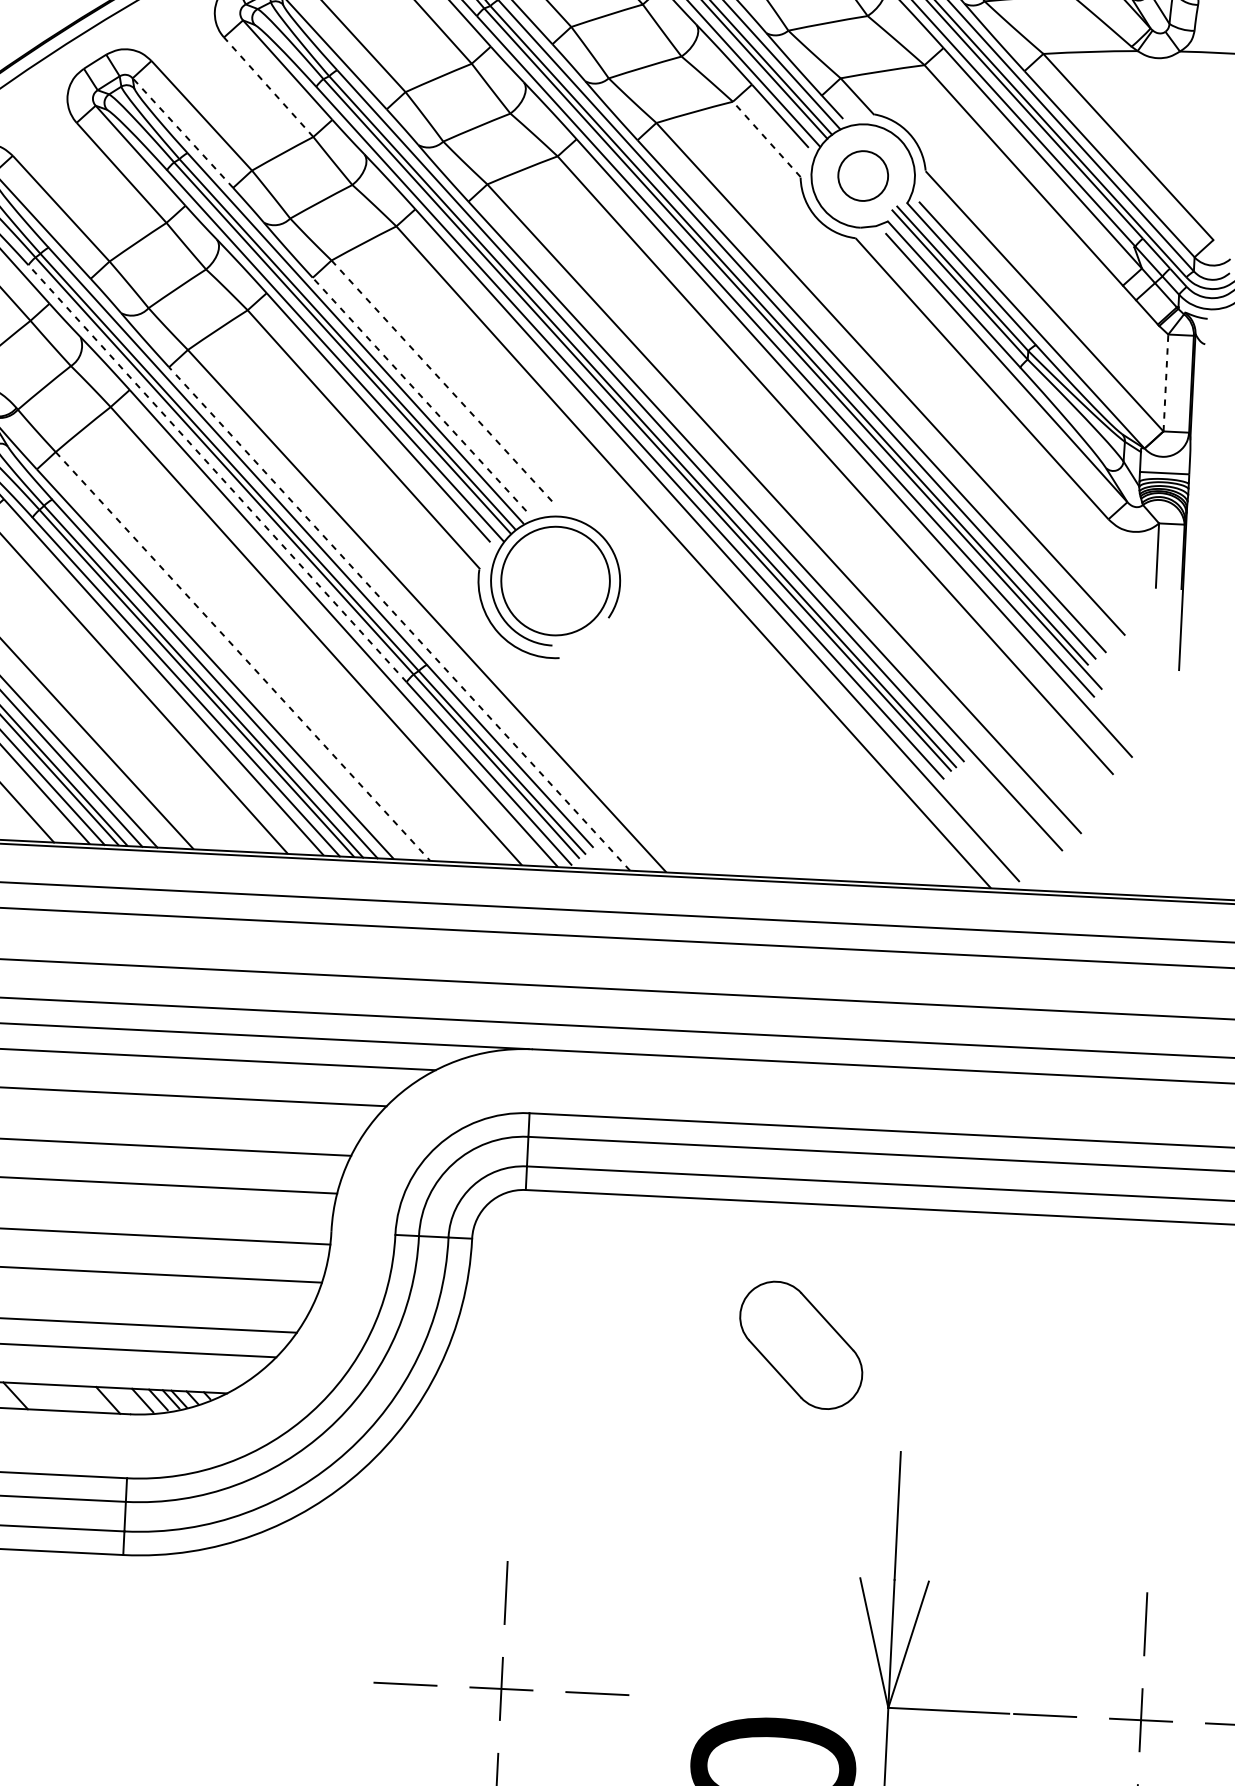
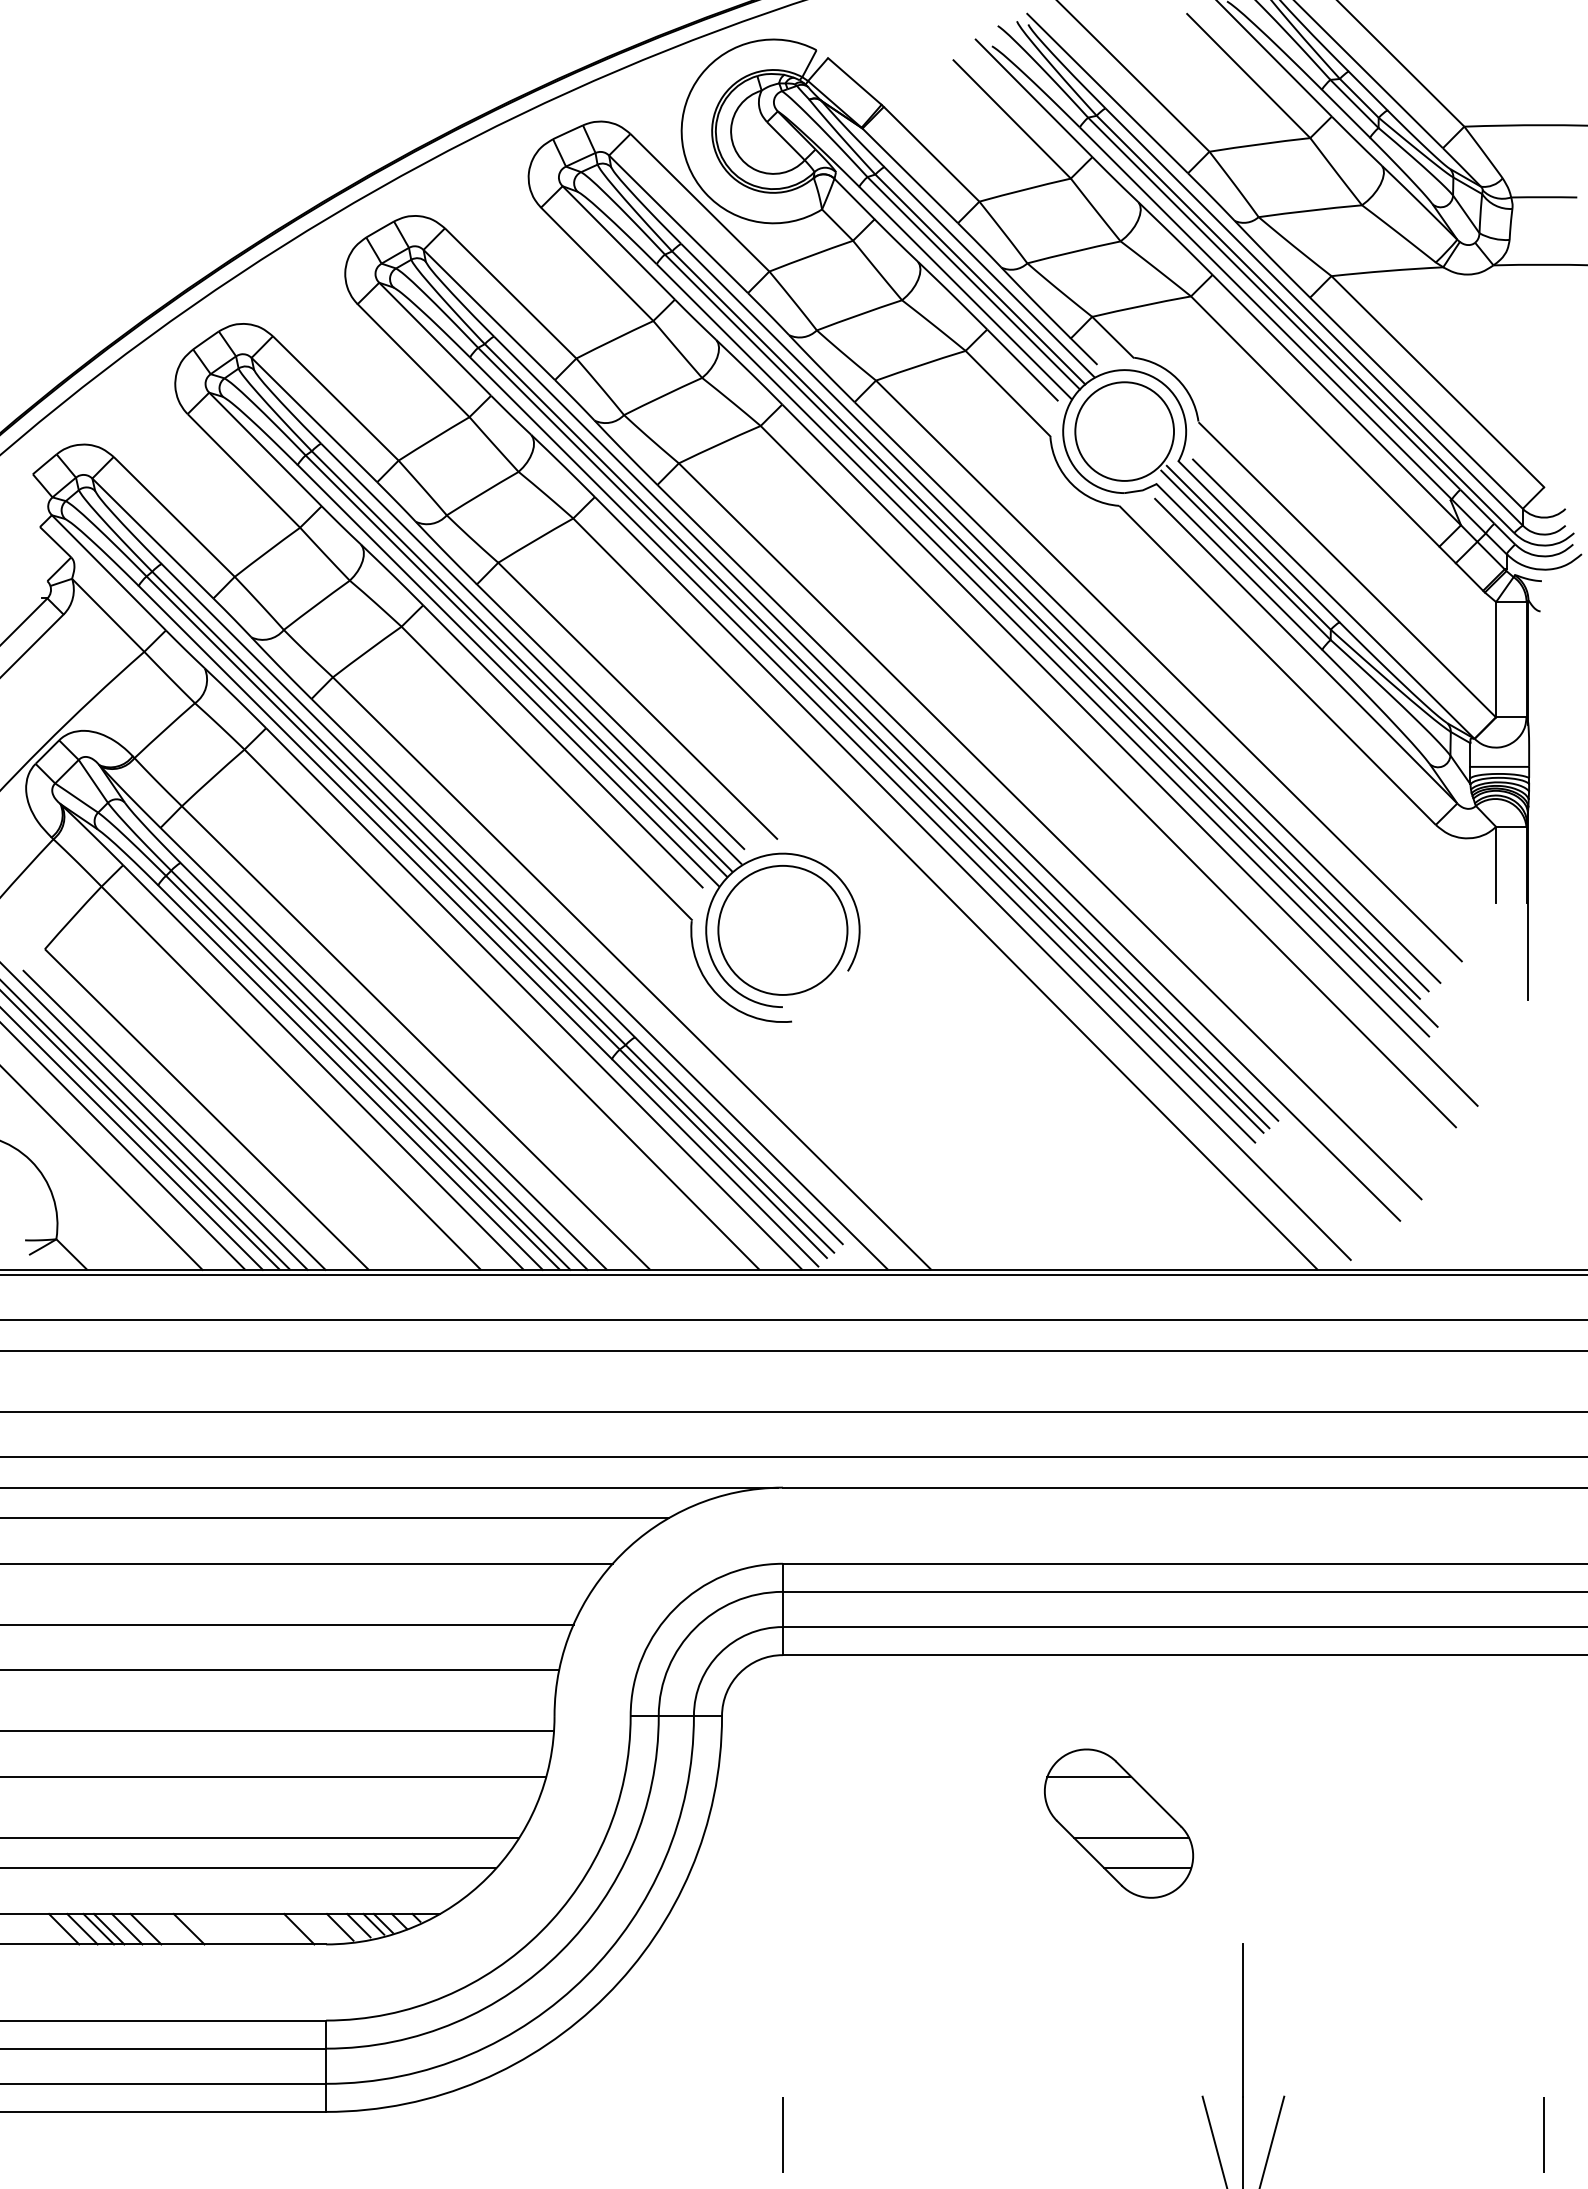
line: (268, 87) -> (413, 360), dashed -> solid
line: (182, 133) -> (314, 420), dashed -> solid
line: (766, 139) -> (1007, 393), dashed -> solid
circle: (863, 175) -> (1124, 431), size x1.67
line: (443, 382) -> (638, 701), dashed -> solid
line: (1166, 382) -> (1496, 659), dashed -> solid
line: (419, 394) -> (610, 716), dashed -> solid
line: (217, 473) -> (375, 822), dashed -> solid
line: (399, 618) -> (599, 983), dashed -> solid
line: (242, 655) -> (415, 1037), dashed -> solid
line: (778, 1304) -> (1089, 1776), added
line: (811, 1357) -> (1131, 1837), added
line: (823, 1384) -> (1147, 1868), added

